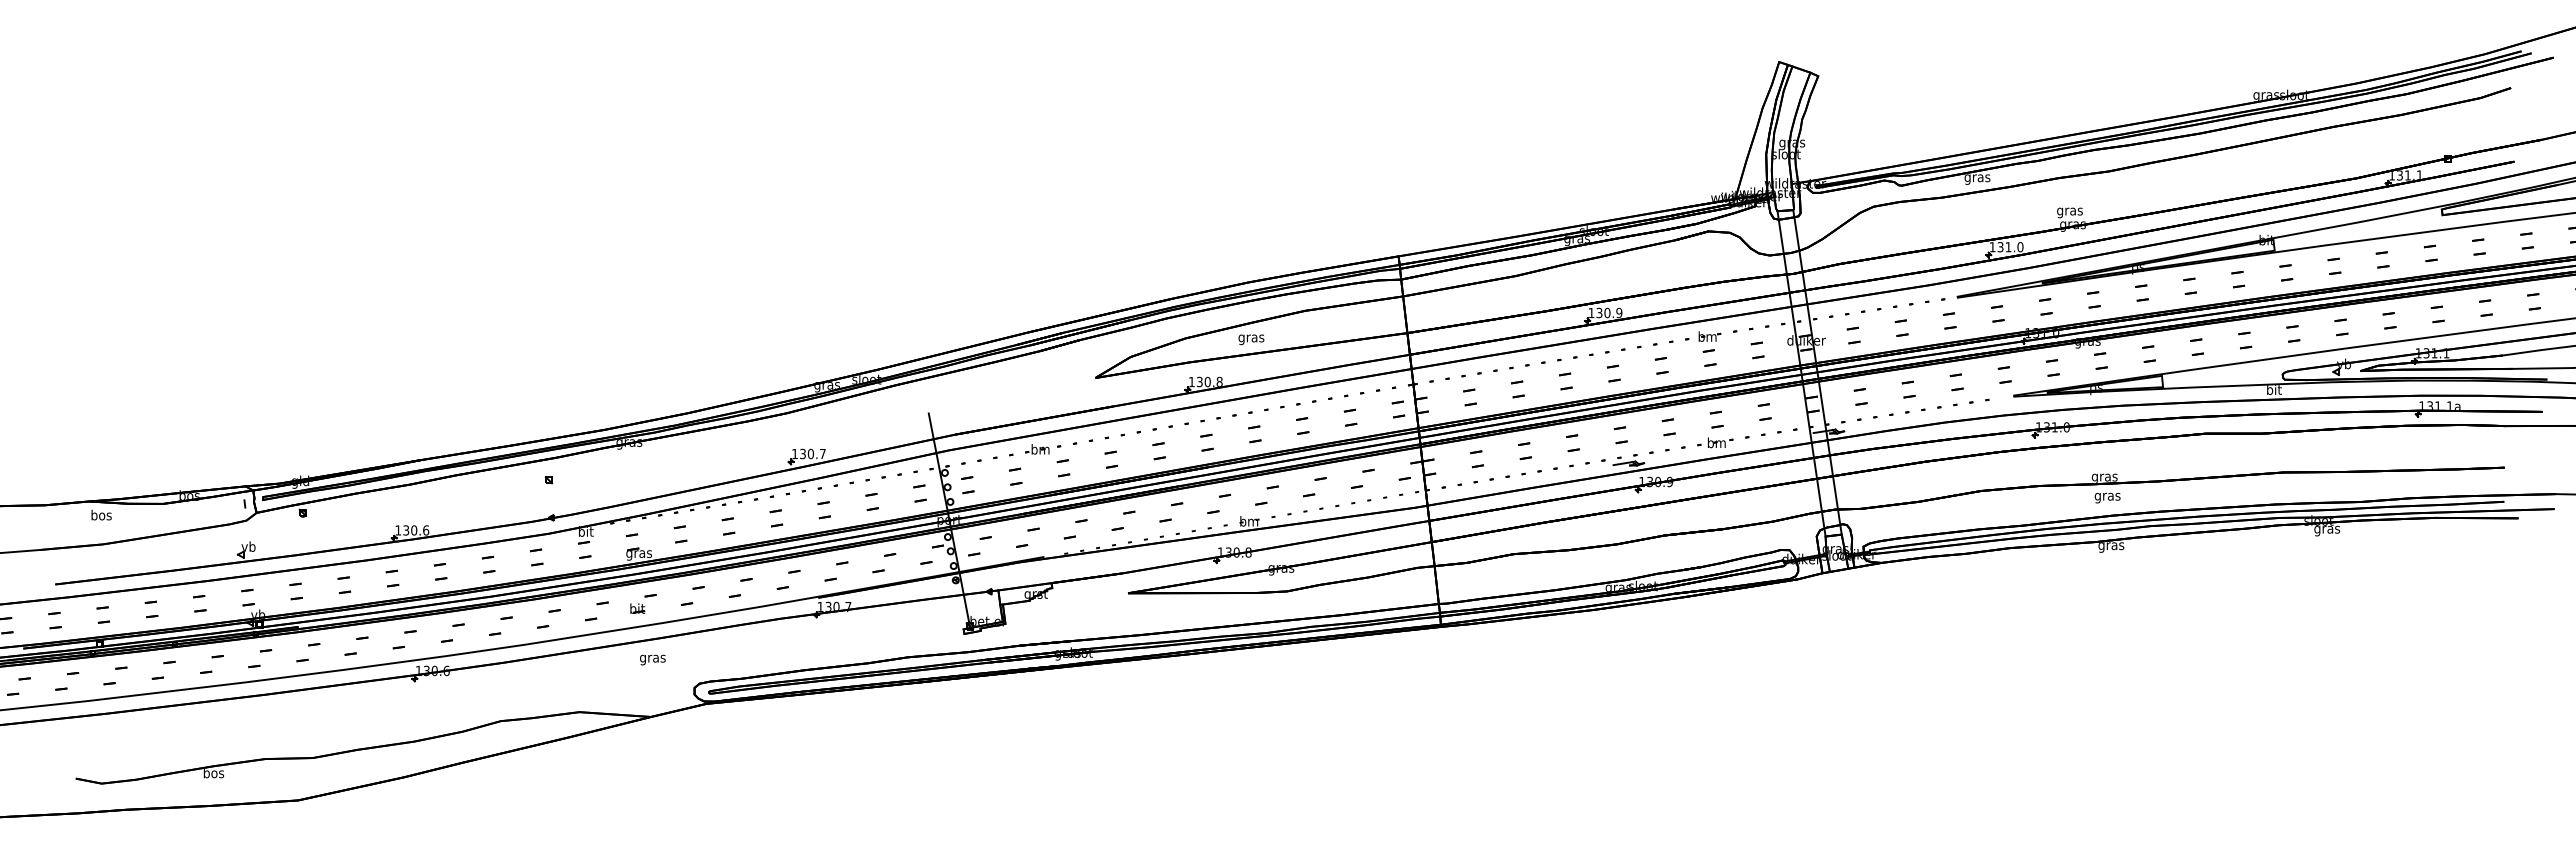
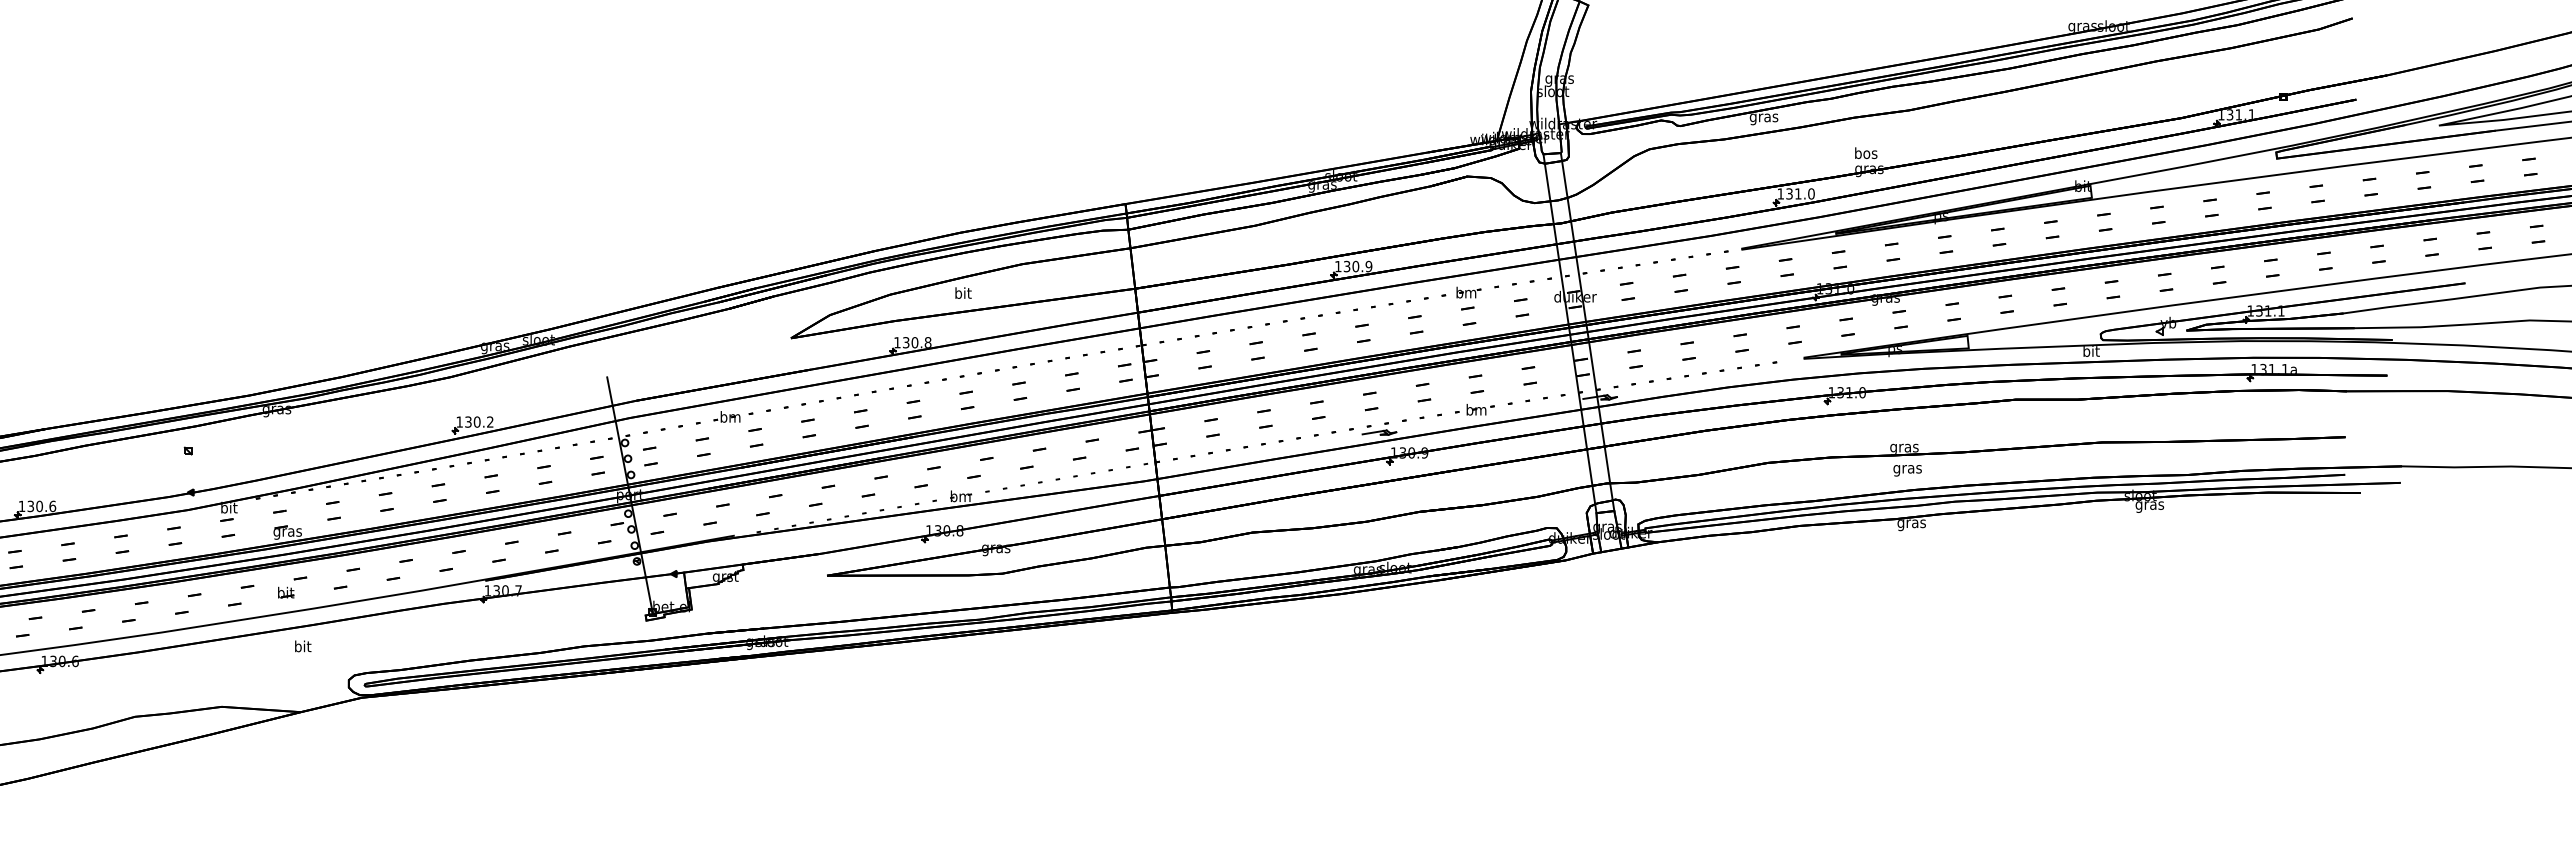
text: (2069, 211) -> (1865, 154), gras -> bos
text: (1251, 338) -> (963, 294), gras -> bit
text: (822, 453) -> (489, 421), 130.7 -> 130.2
text: (652, 658) -> (302, 647), gras -> bit

